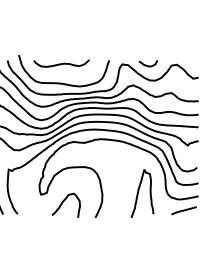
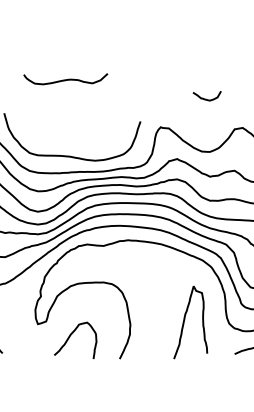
curve: (61, 63) -> (65, 79), moved
curve: (148, 65) -> (207, 98), moved

